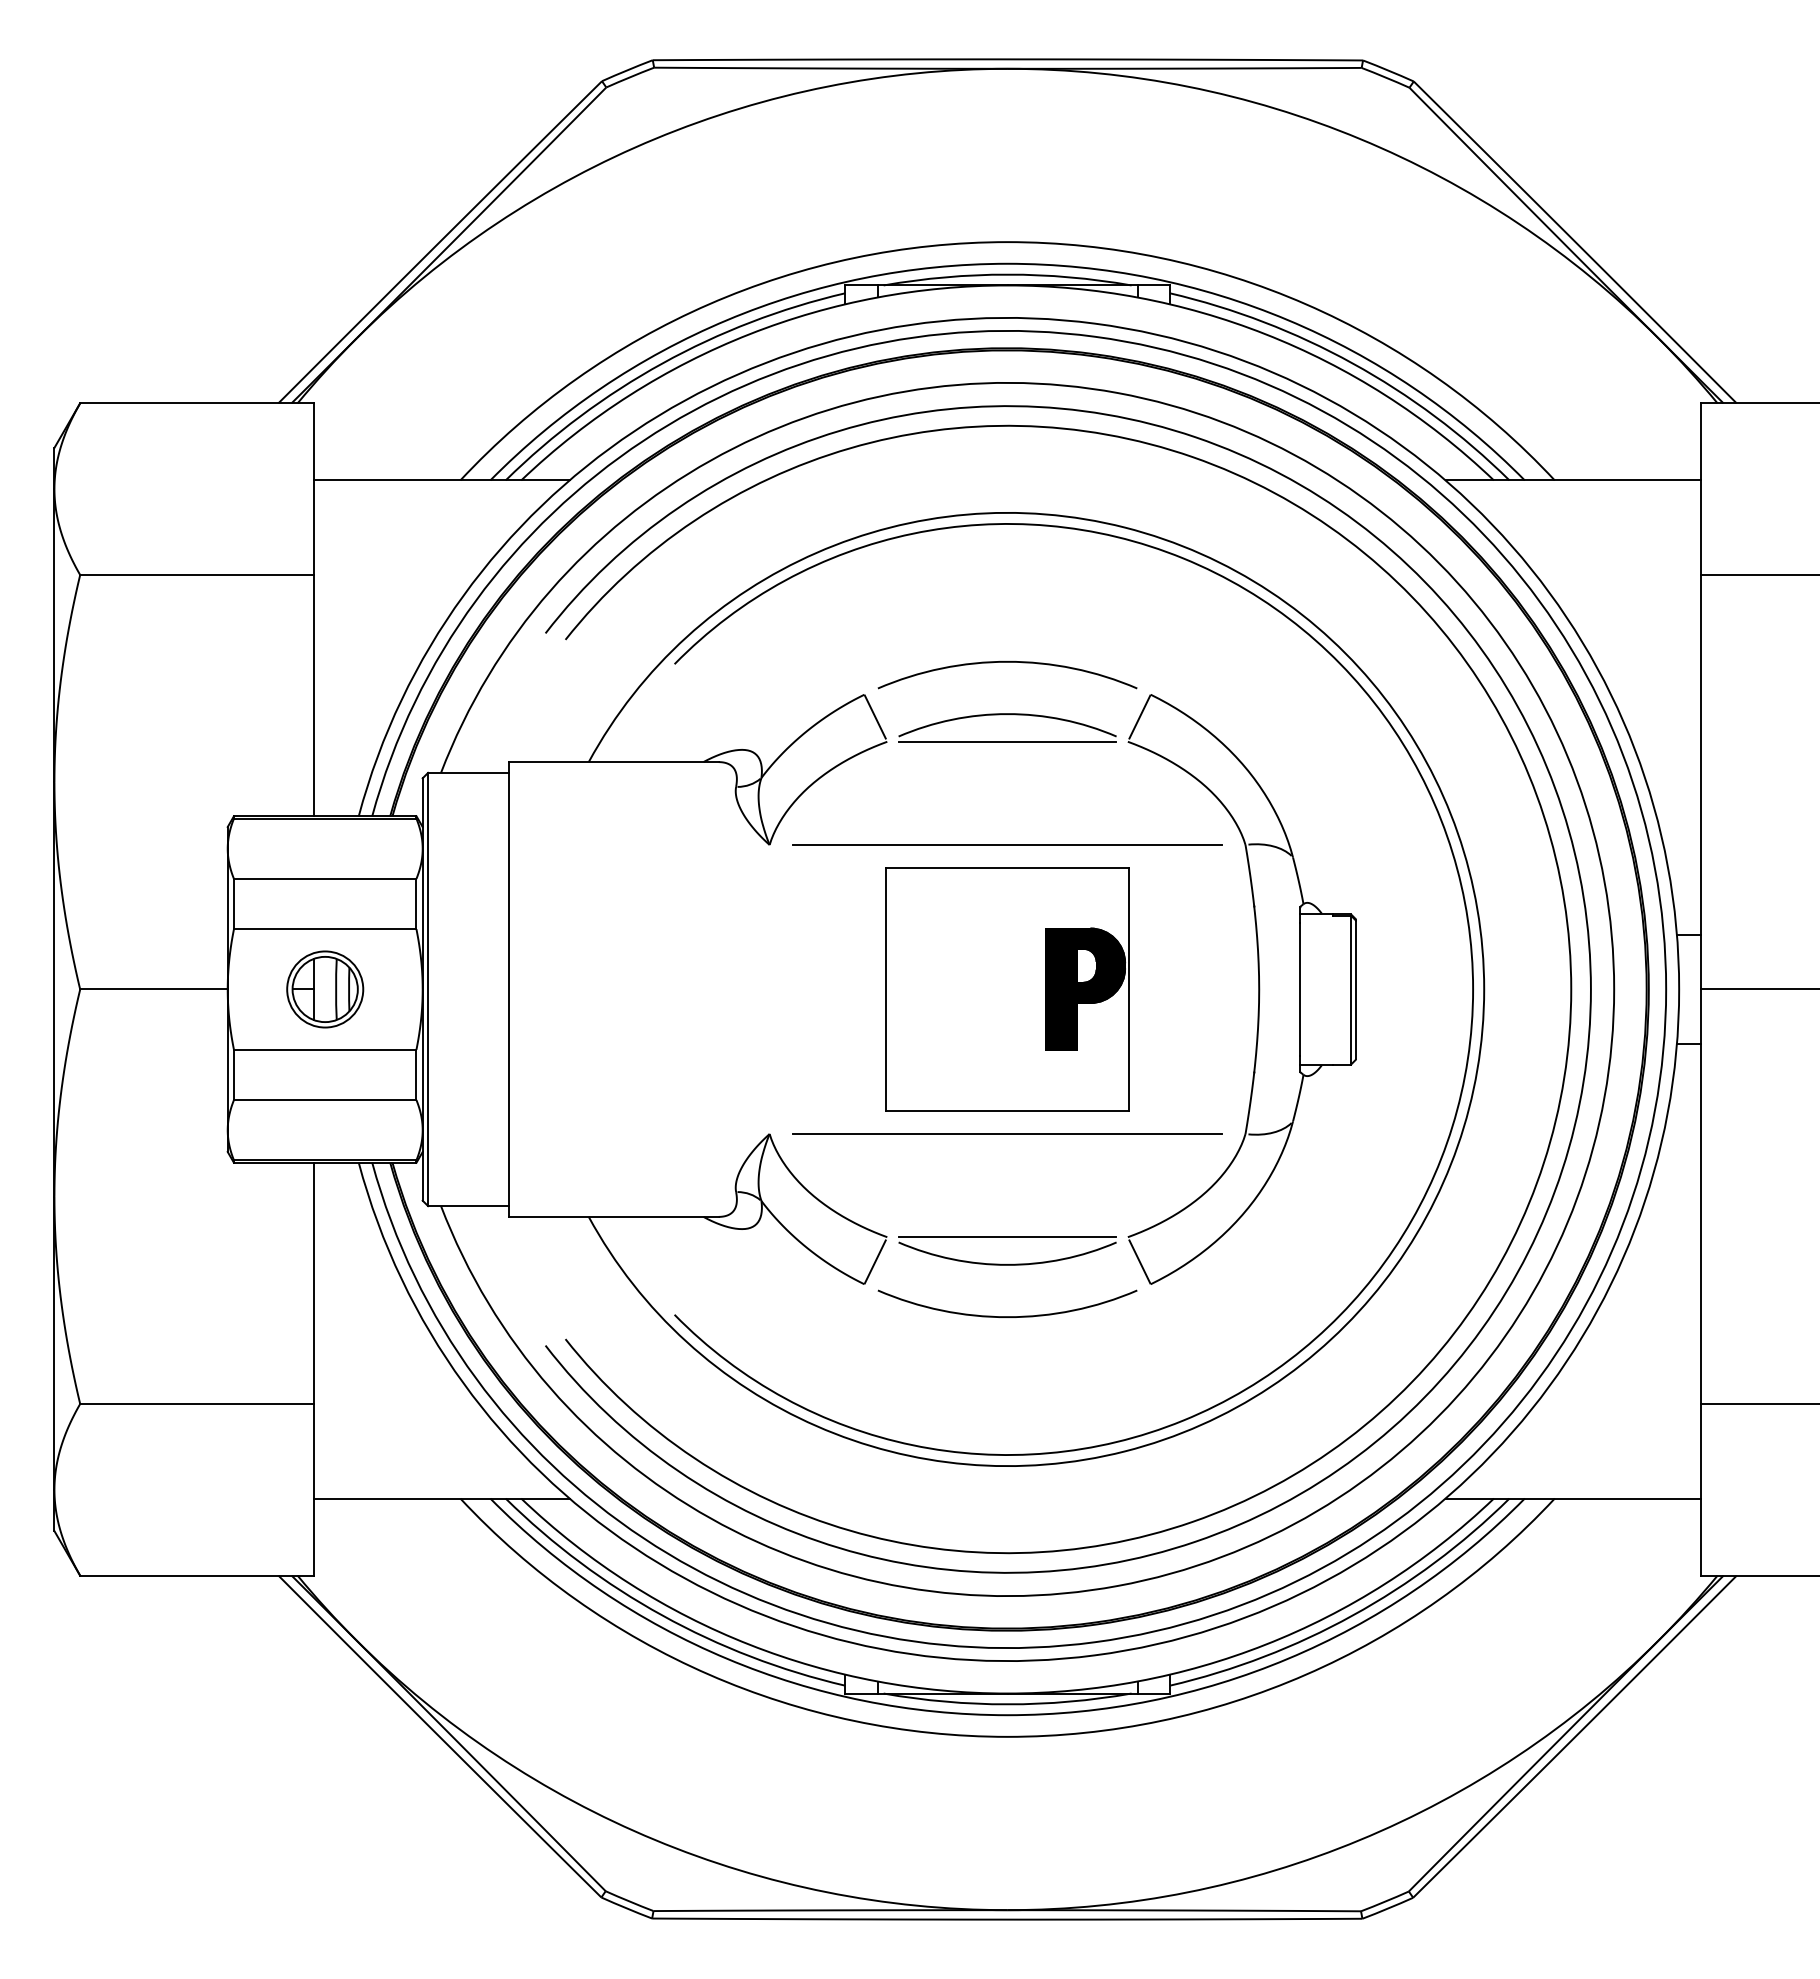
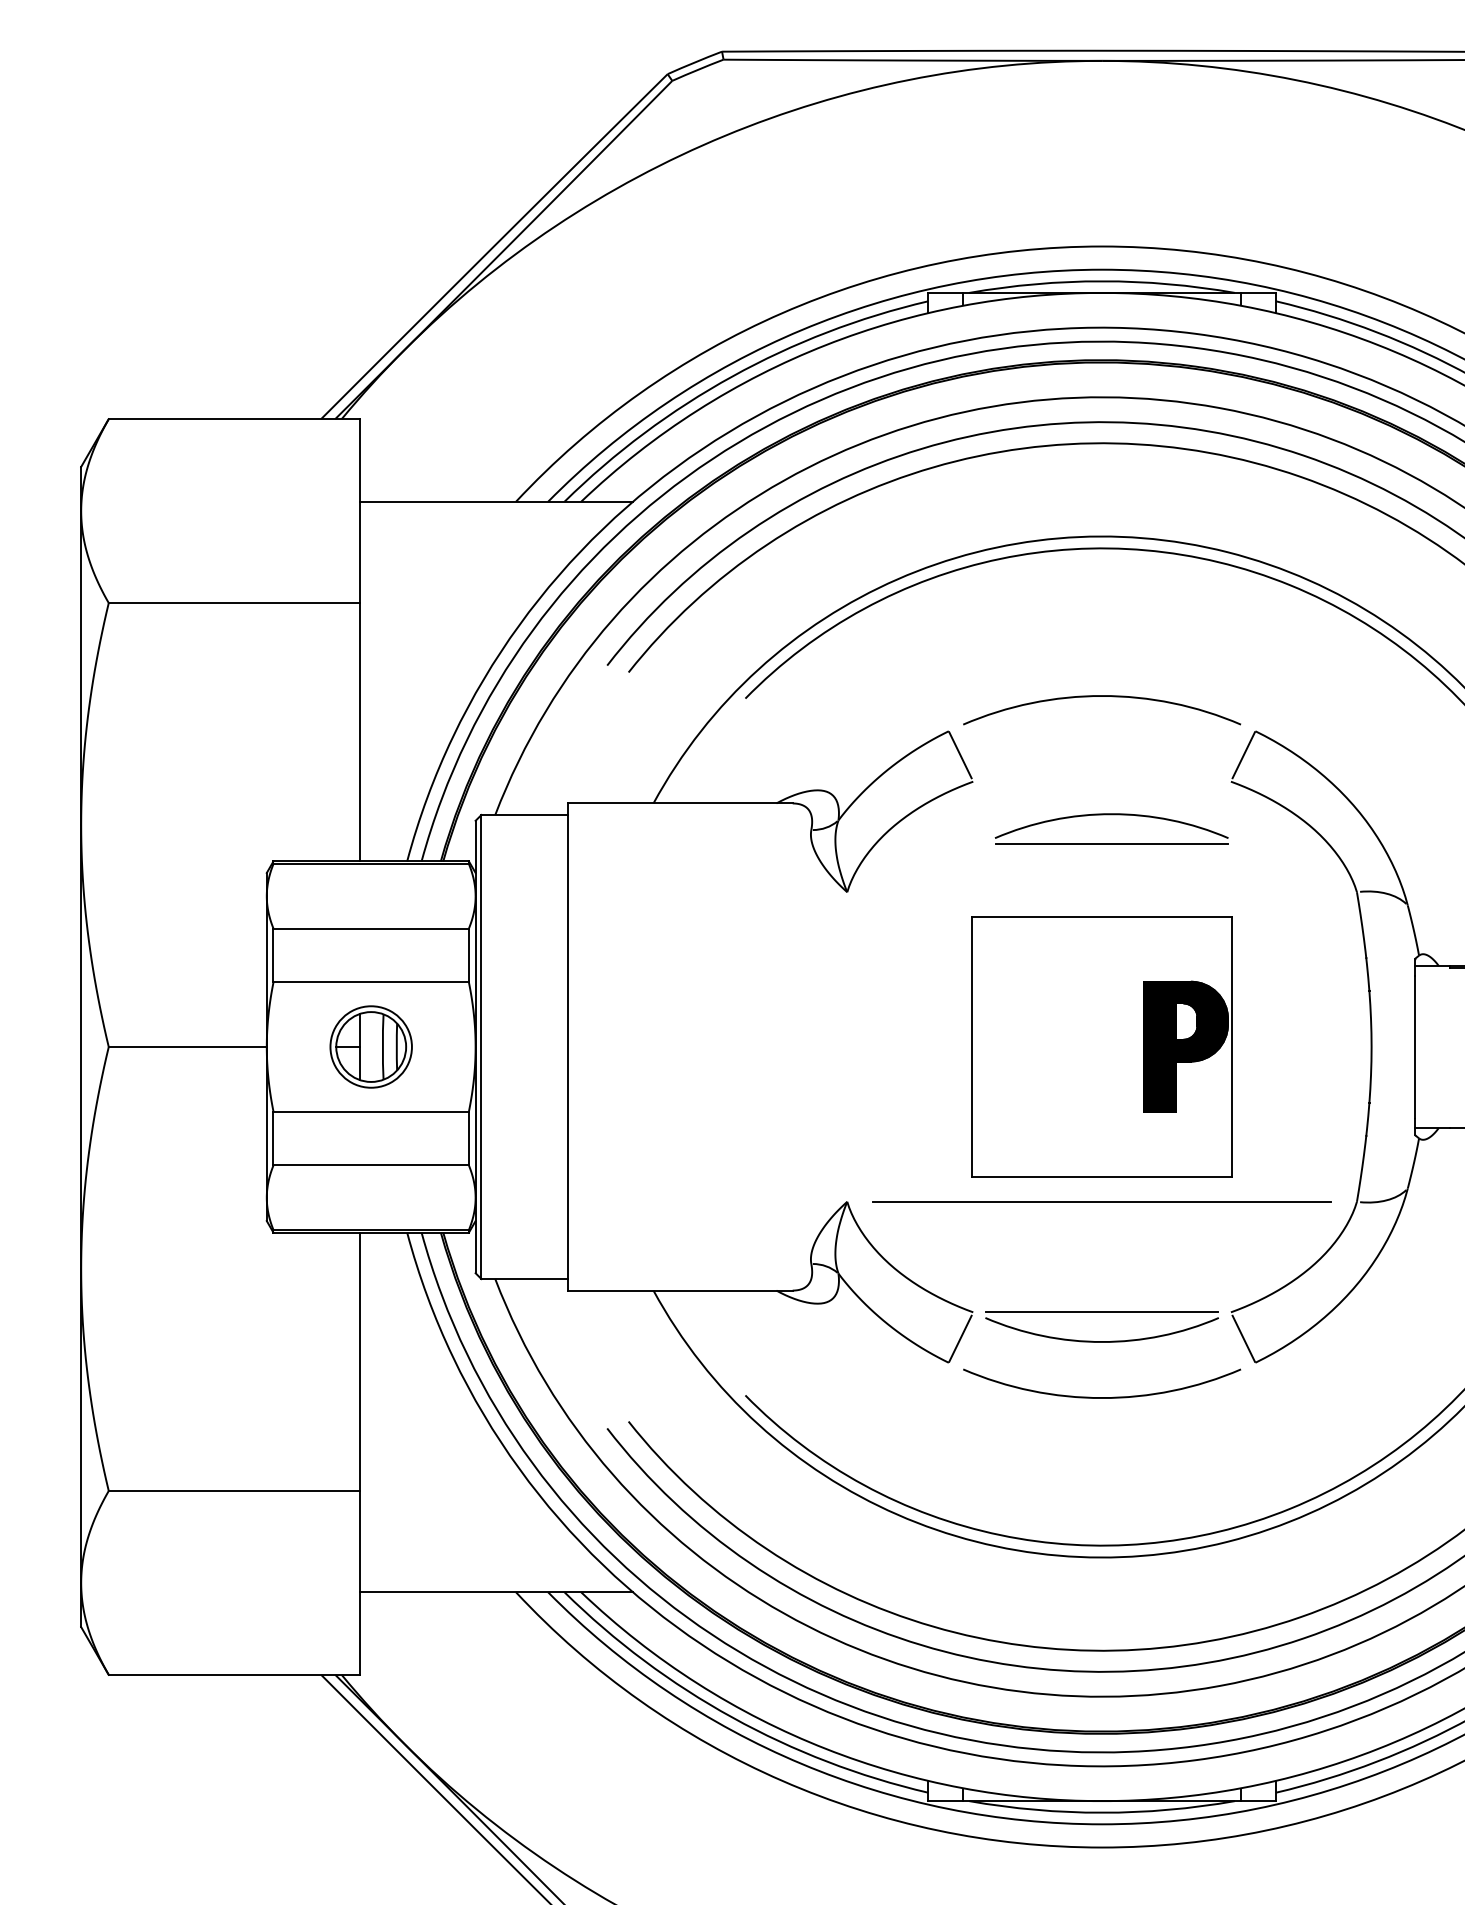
part: (1007, 714) -> (1111, 814), moved
line: (1007, 844) -> (1102, 891), removed

